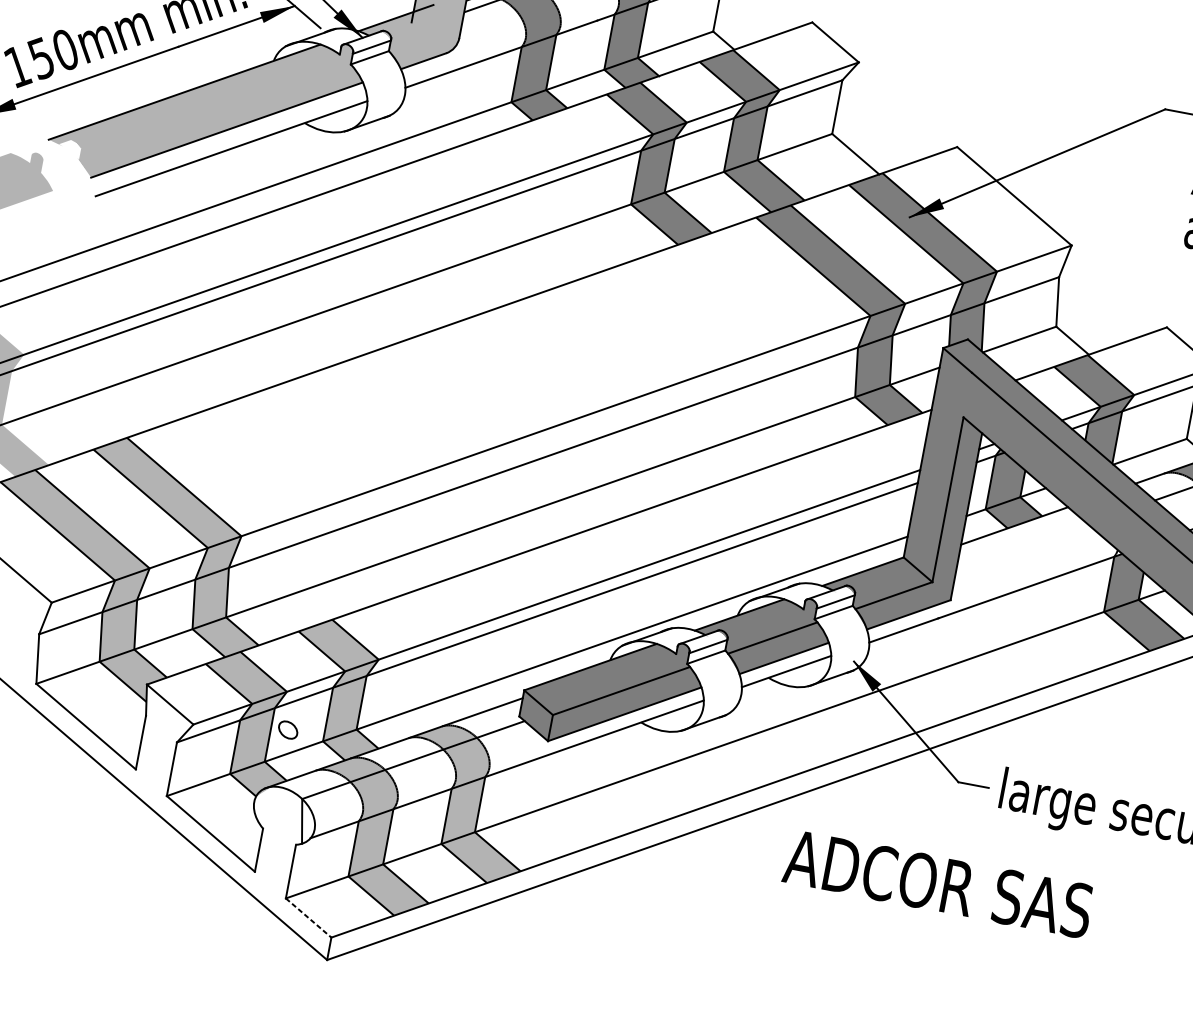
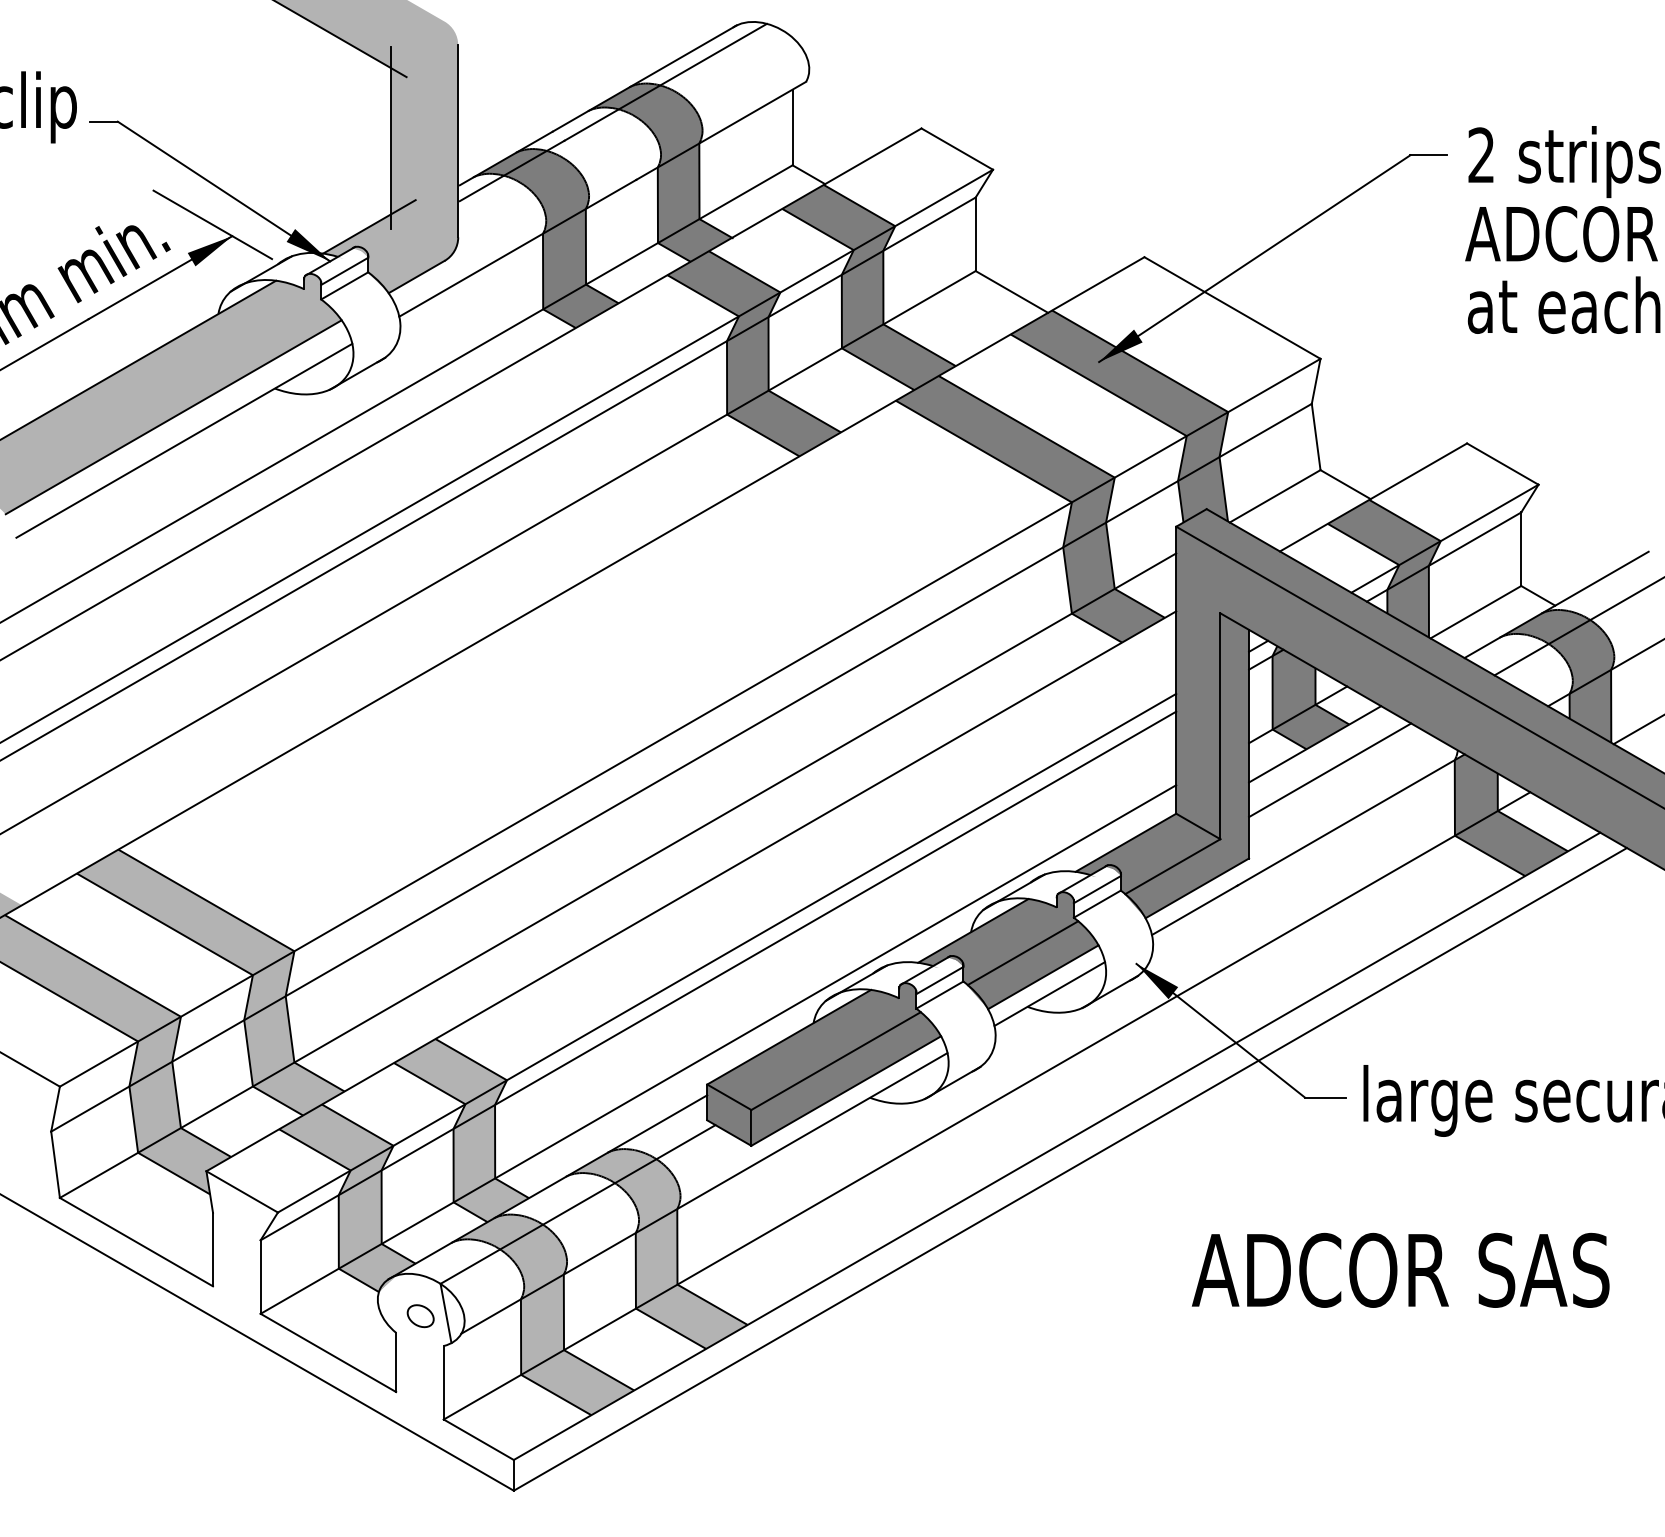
line: (1022, 547) -> (1330, 770), added
part: (287, 730) -> (420, 1316), moved
text: (938, 883) -> (1400, 1269), moved
line: (309, 918) -> (479, 1440), dashed -> solid

